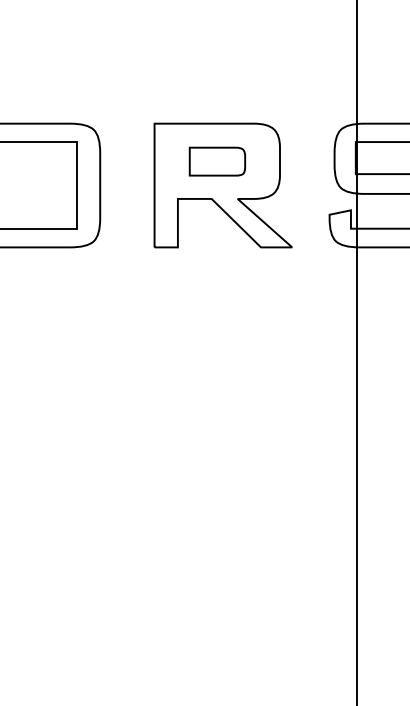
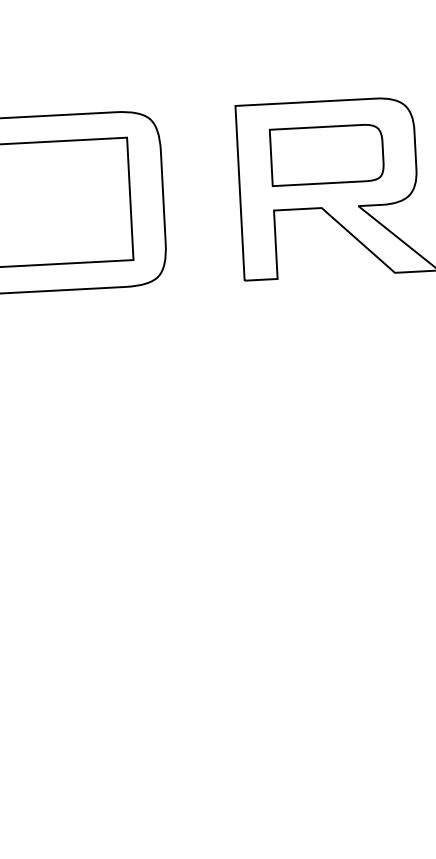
part: (217, 161) -> (327, 154), size x1.43

